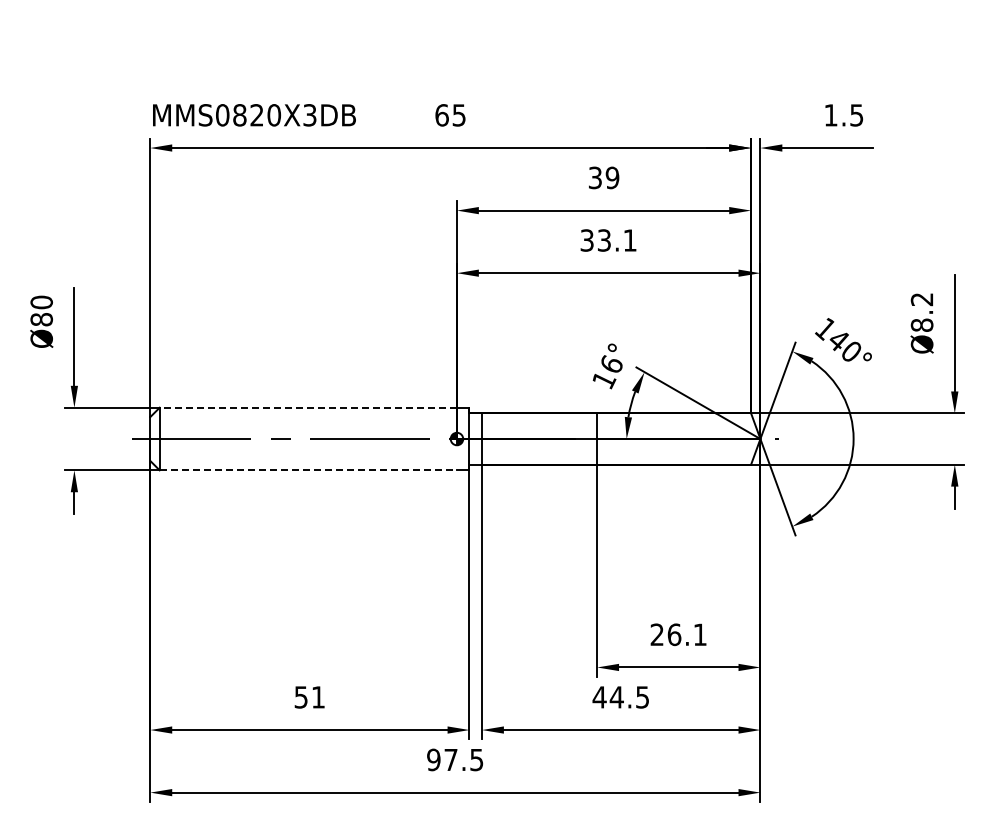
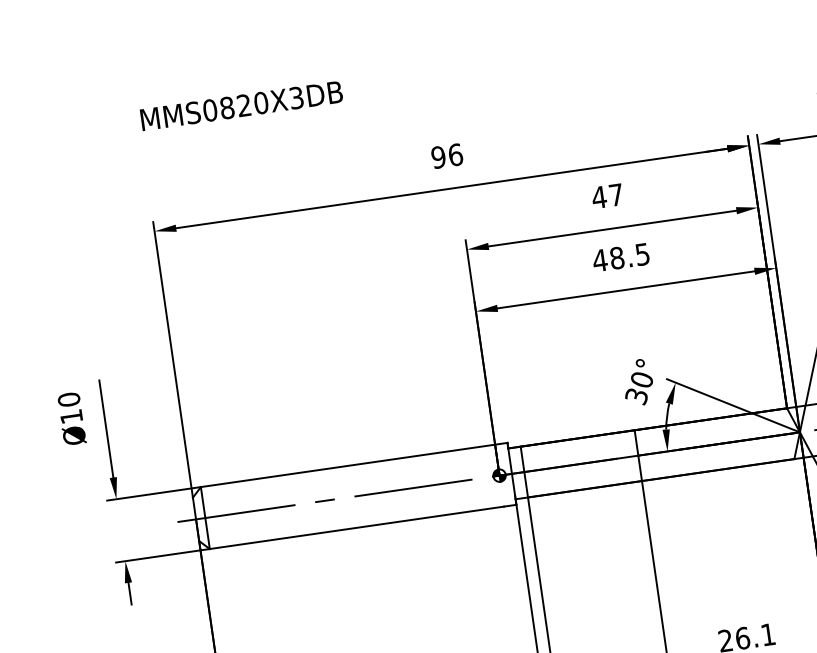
text: (254, 115) -> (241, 106), moved
text: (450, 115) -> (447, 156), 65 -> 96
text: (603, 177) -> (607, 195), 39 -> 47
text: (608, 240) -> (621, 257), 33.1 -> 48.5
text: (41, 319) -> (71, 416), Ø80 -> Ø10
text: (607, 372) -> (639, 388), 16° -> 30°
line: (308, 407) -> (348, 465), dashed -> solid
line: (308, 470) -> (357, 527), dashed -> solid

